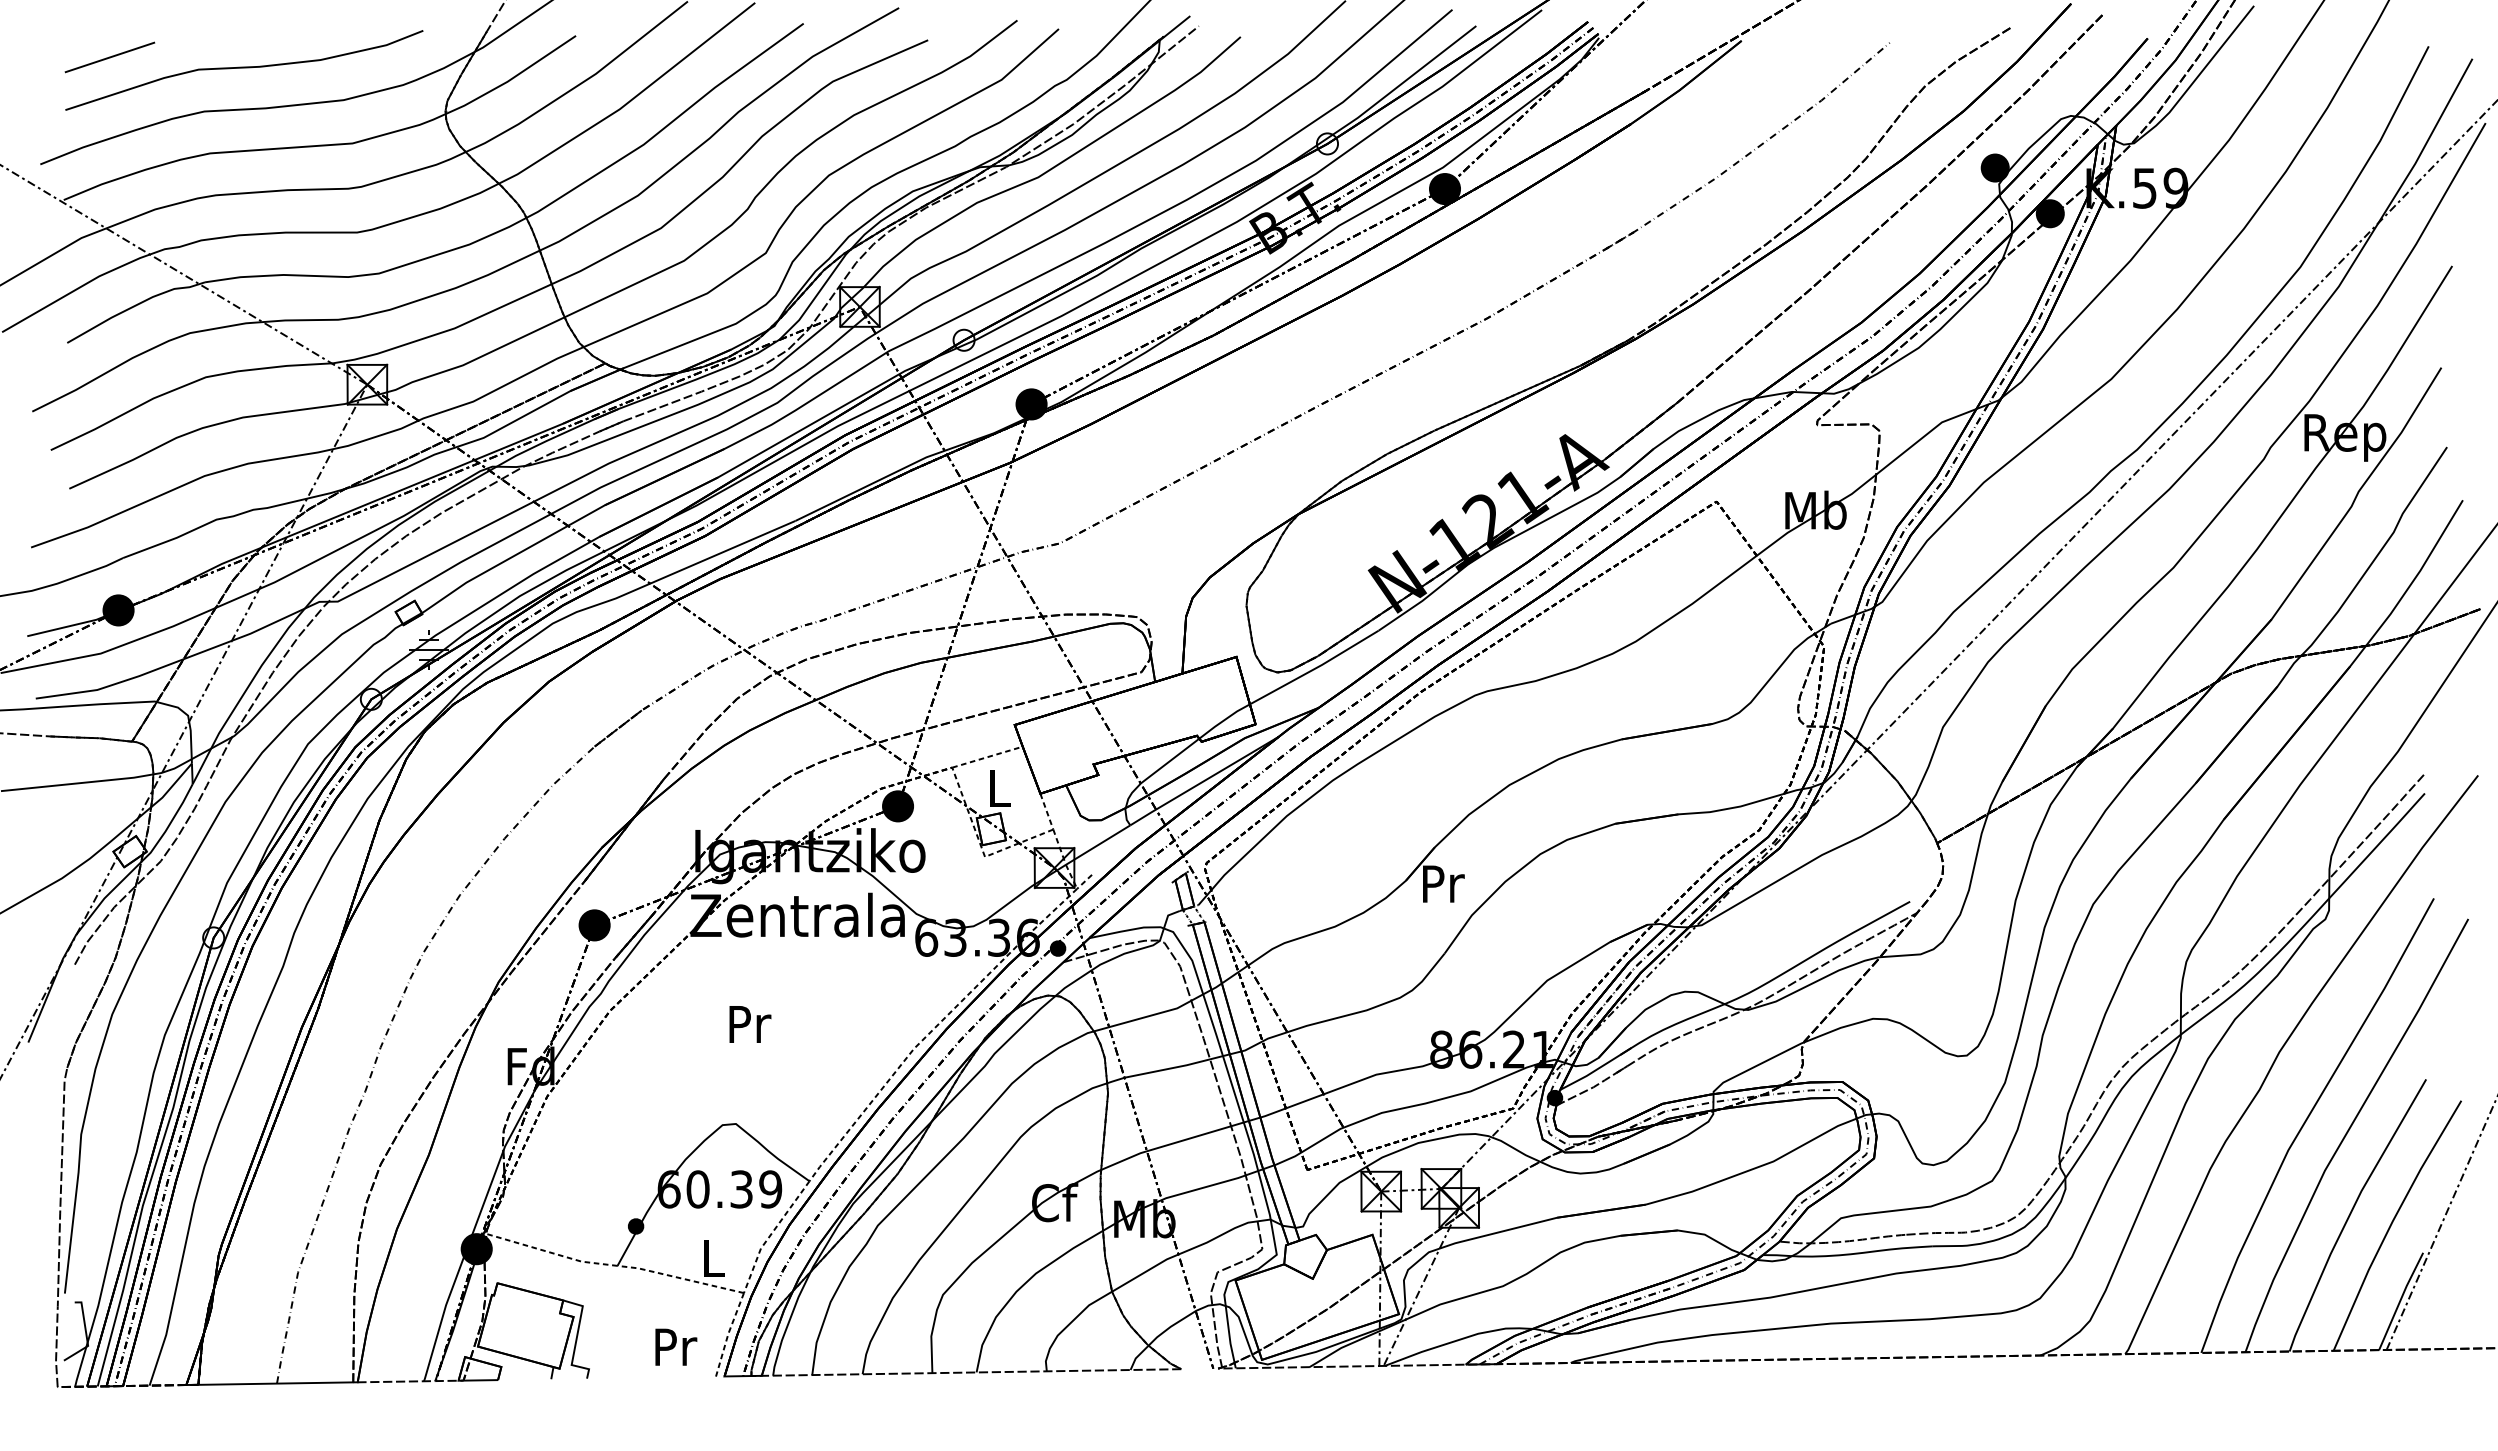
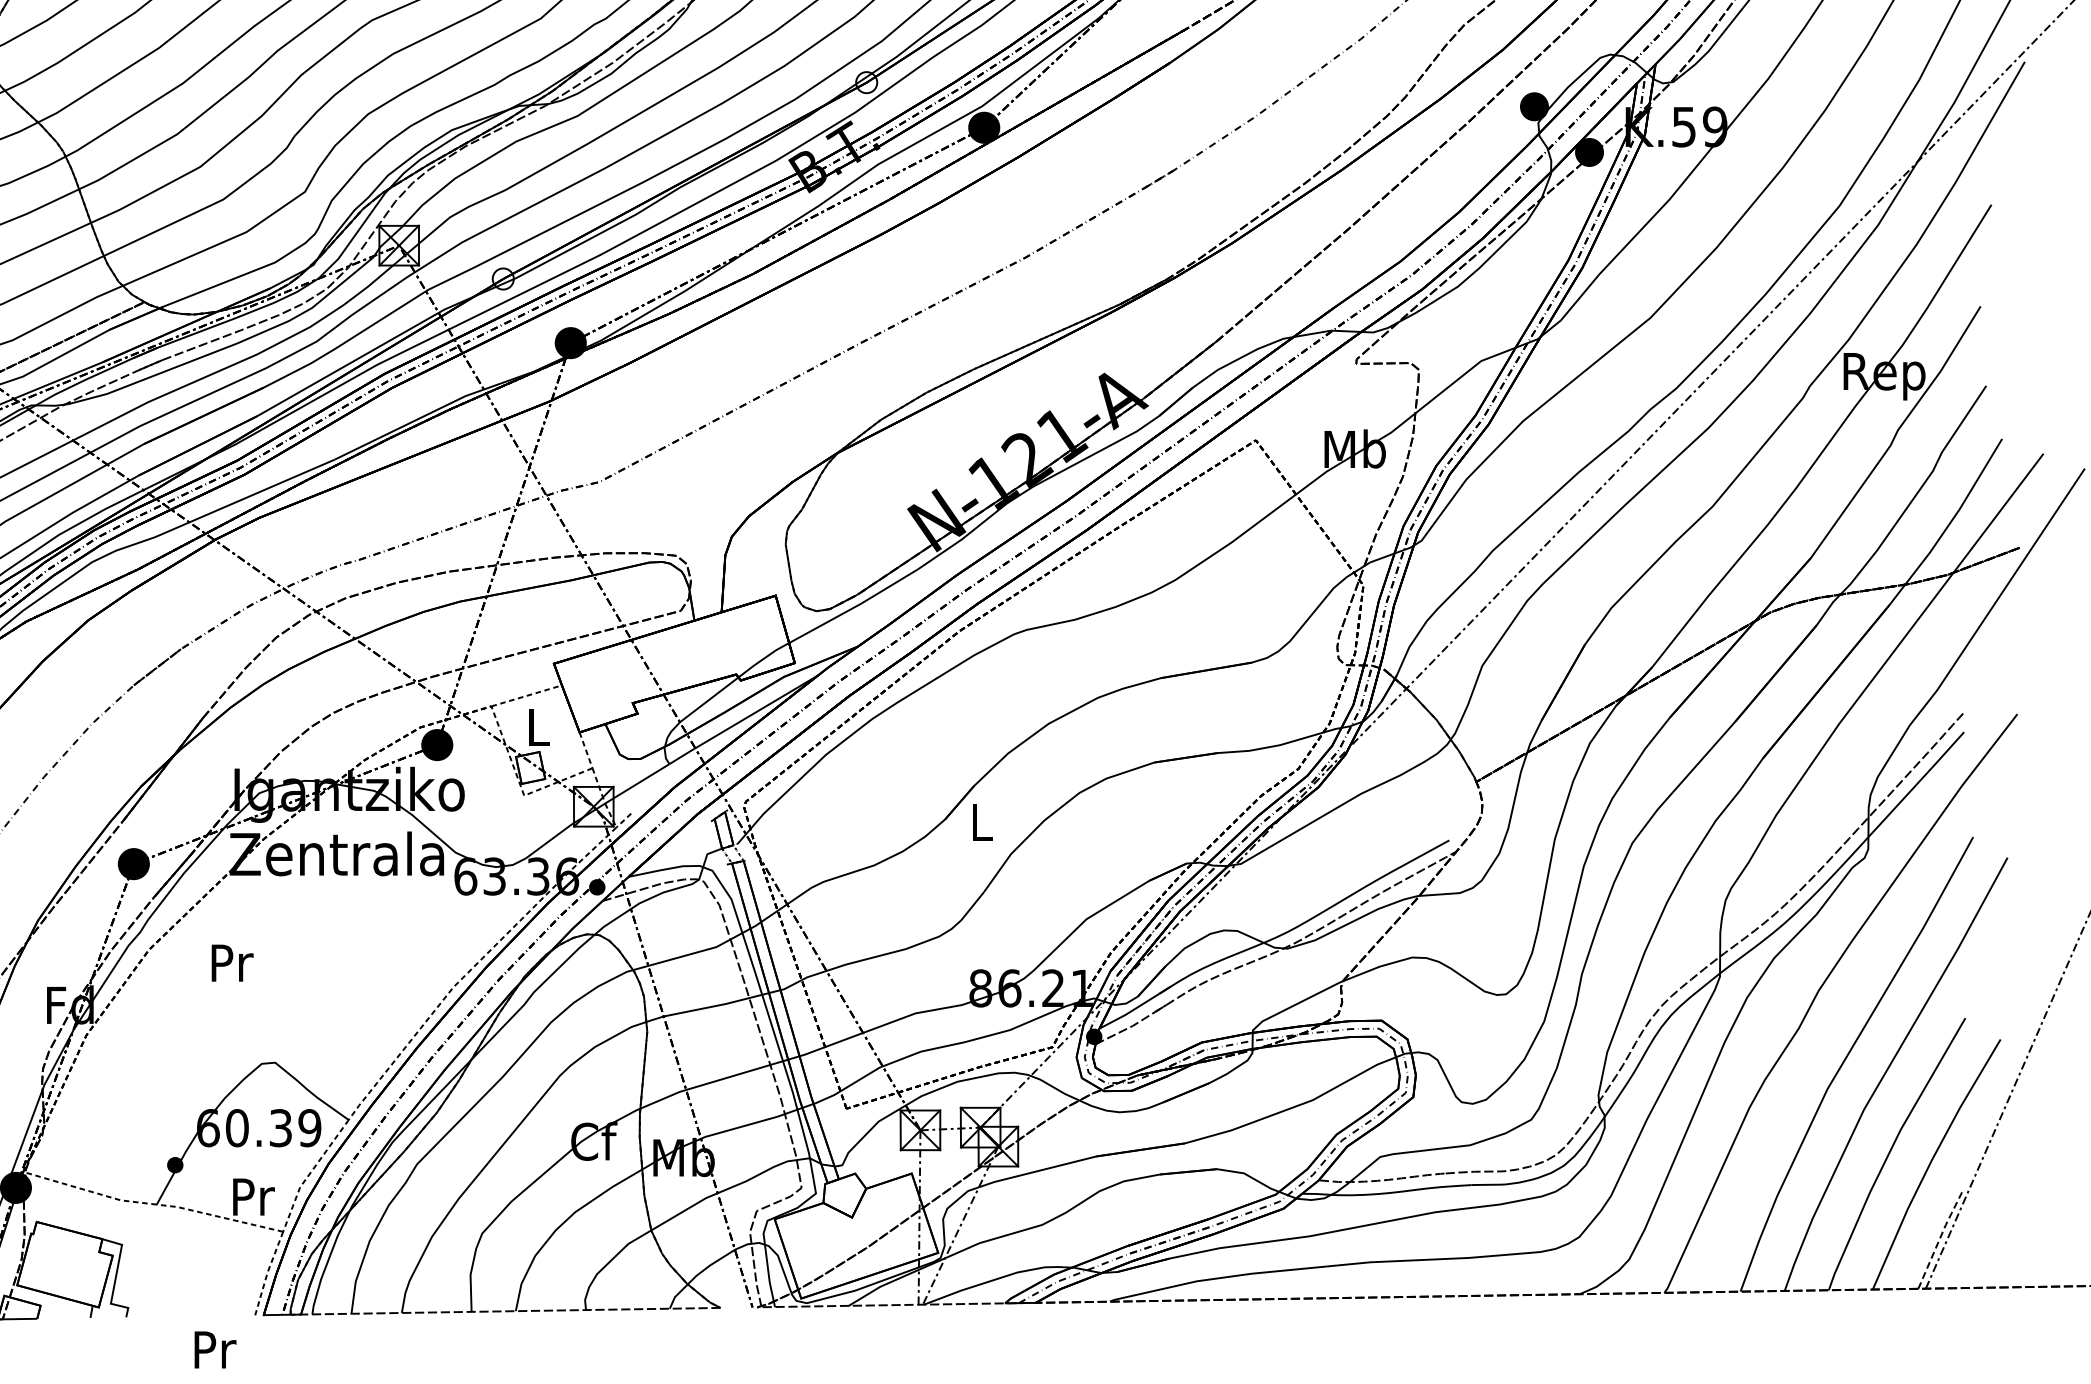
text: (1443, 883) -> (982, 822), Pr -> L
text: (750, 1024) -> (232, 963), moved
text: (714, 1257) -> (253, 1196), L -> Pr
line: (2400, 1299) -> (1939, 1238), solid -> dashed
text: (676, 1346) -> (215, 1349), moved

